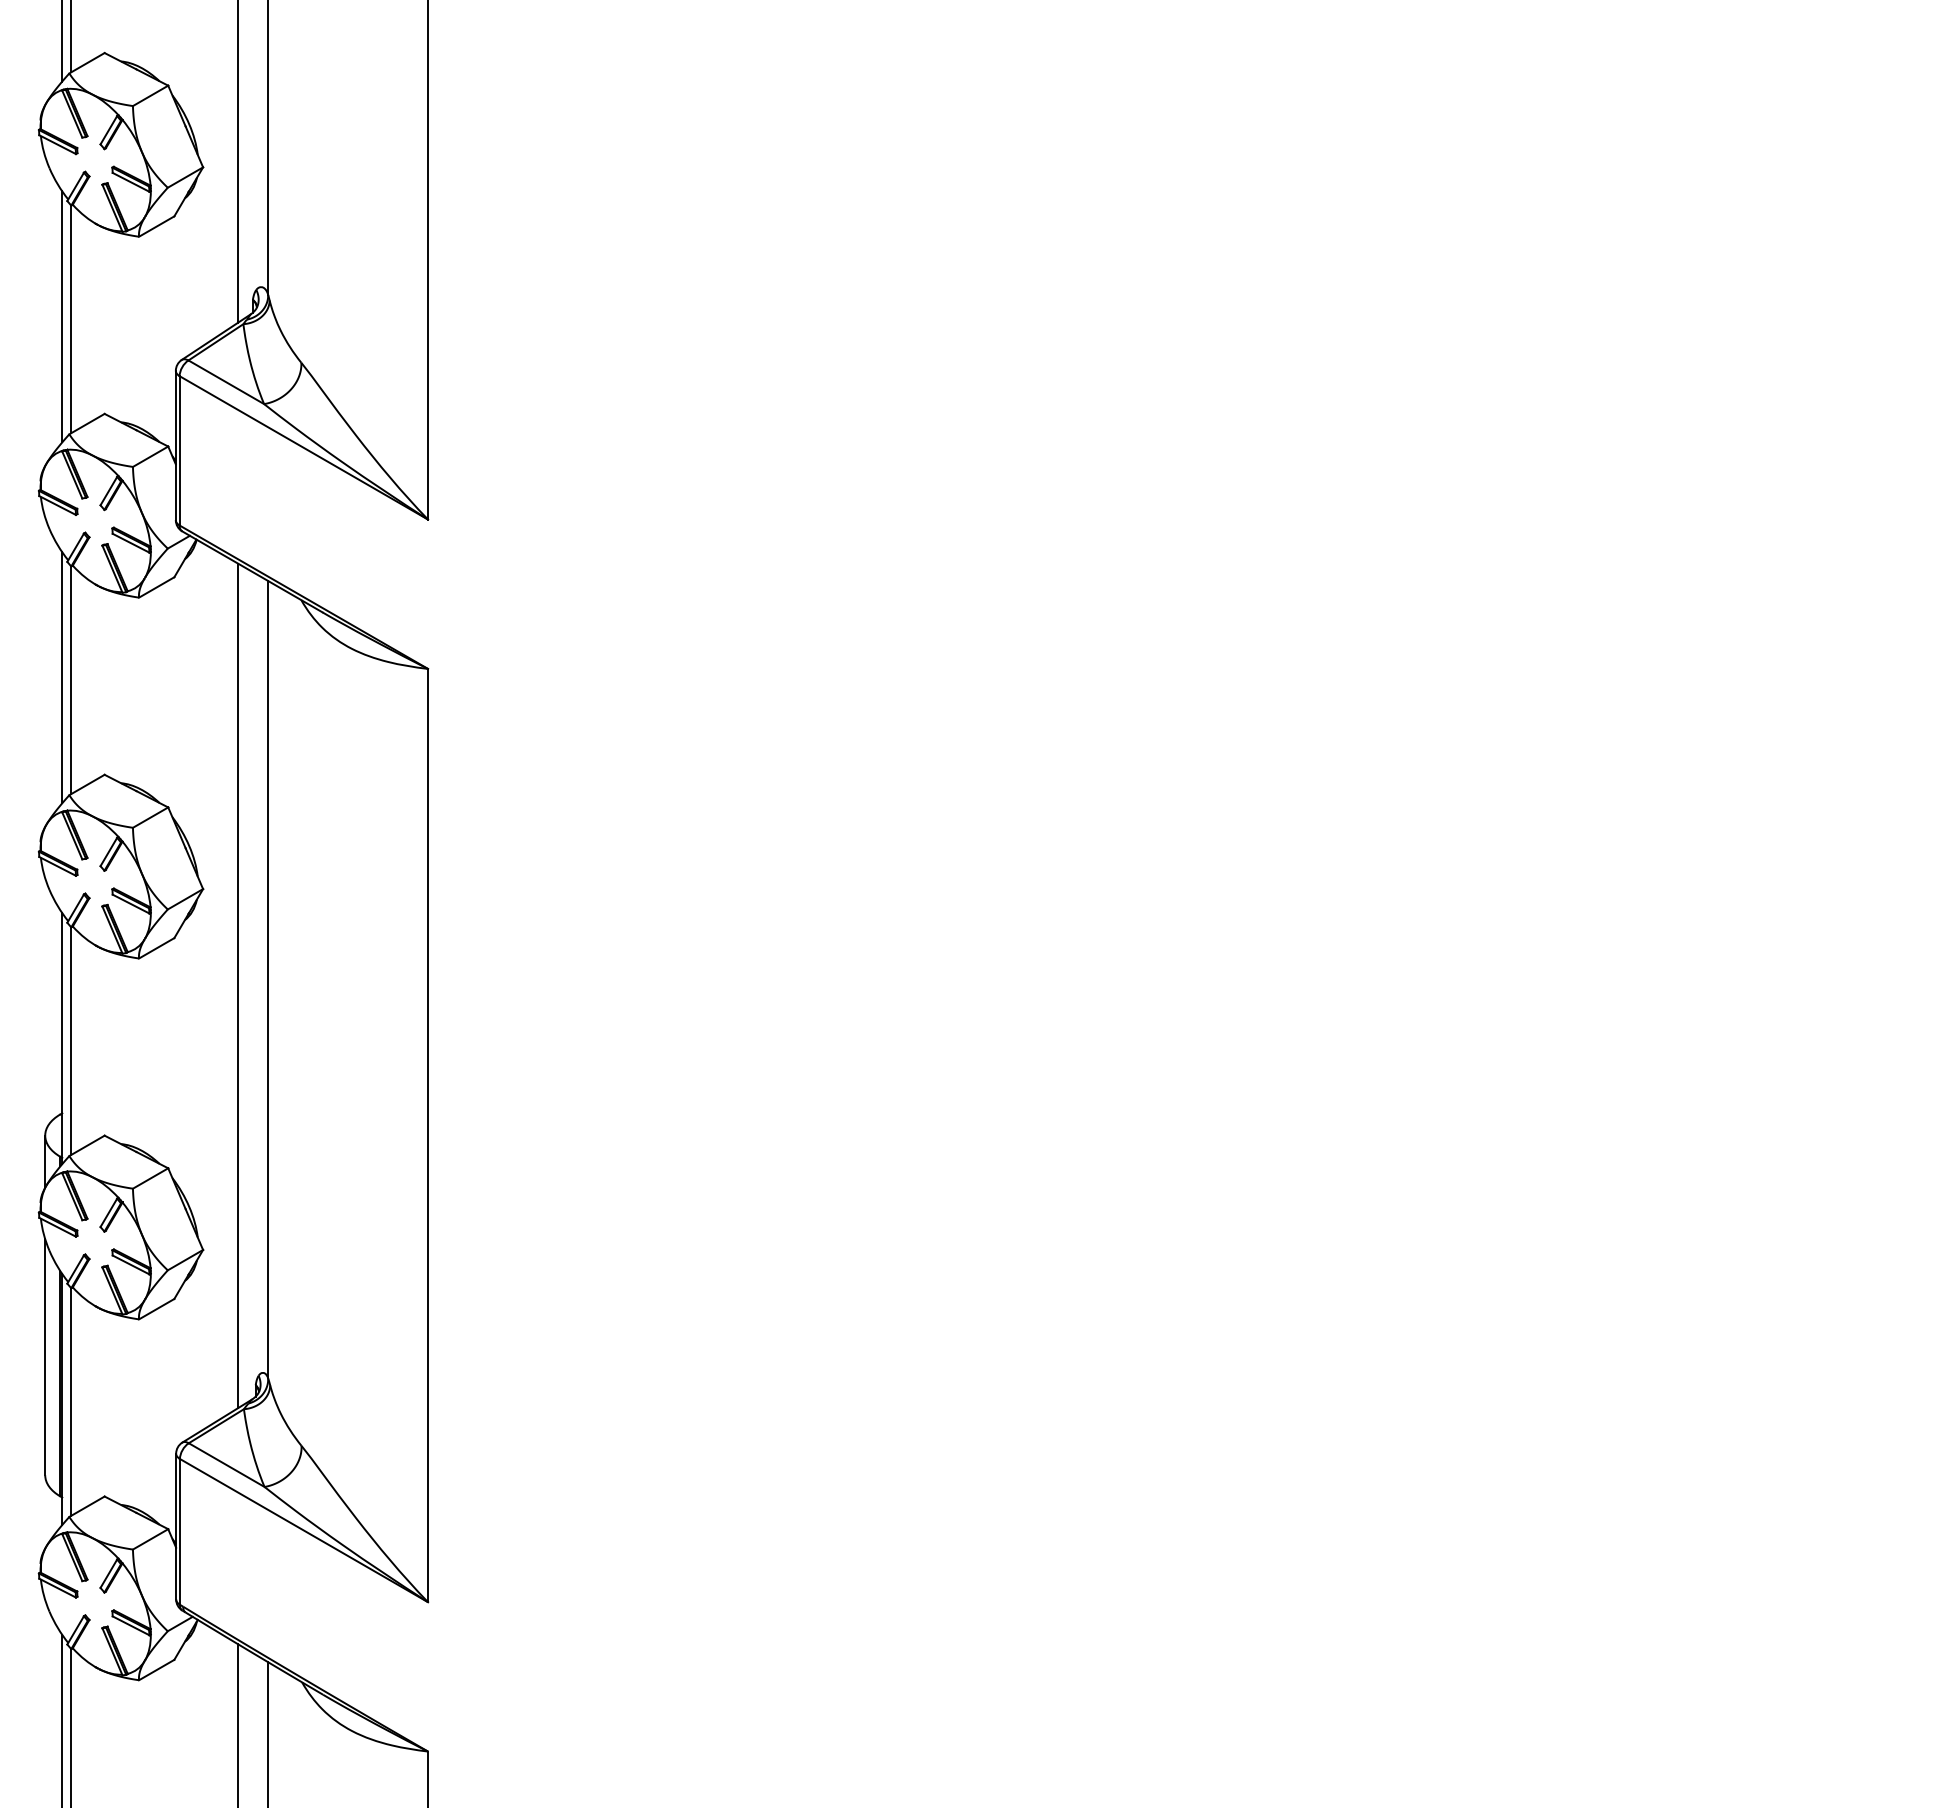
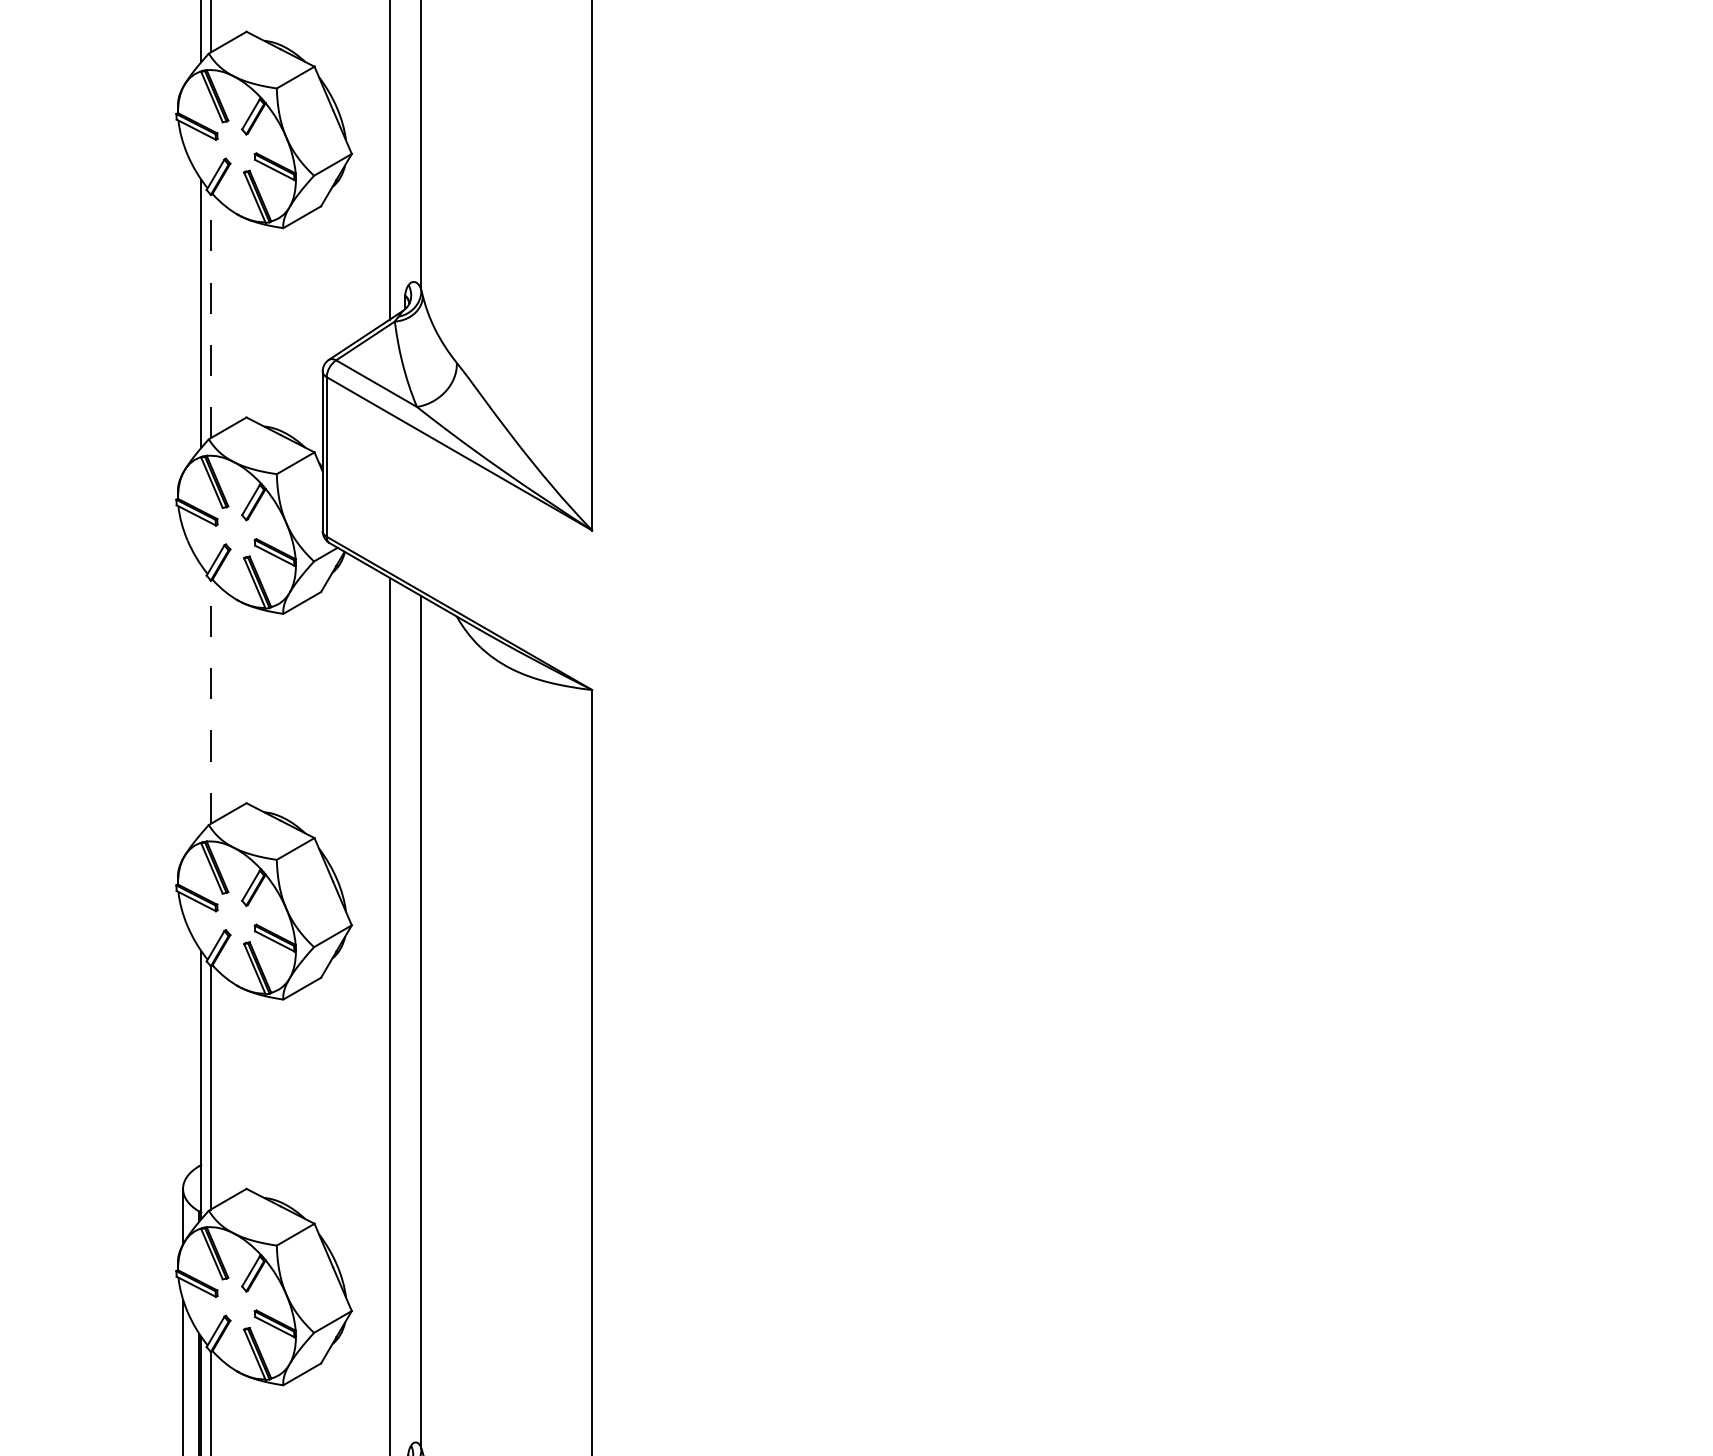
line: (71, 319) -> (211, 316), solid -> dashed
line: (62, 677) -> (201, 699), removed
line: (71, 680) -> (211, 702), solid -> dashed

